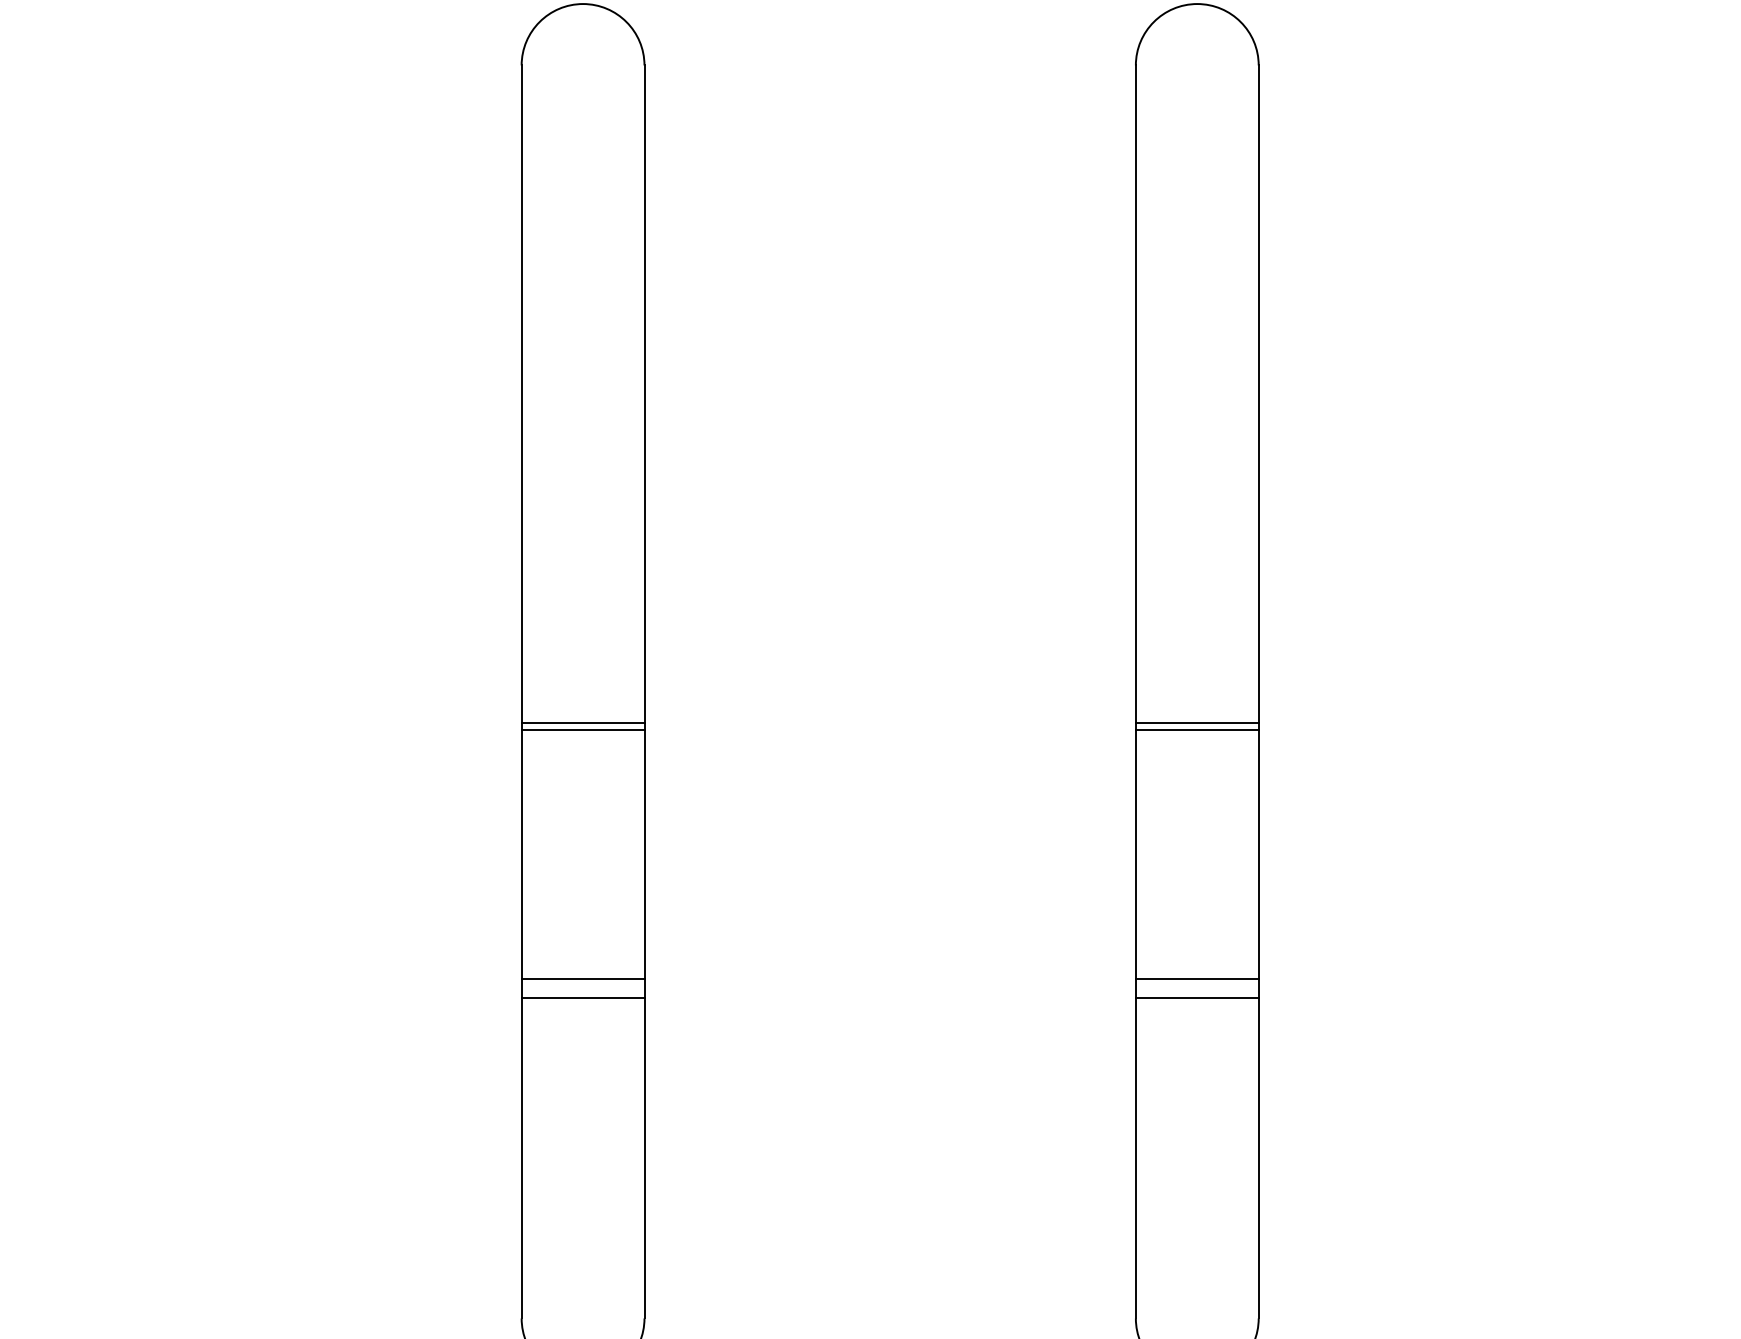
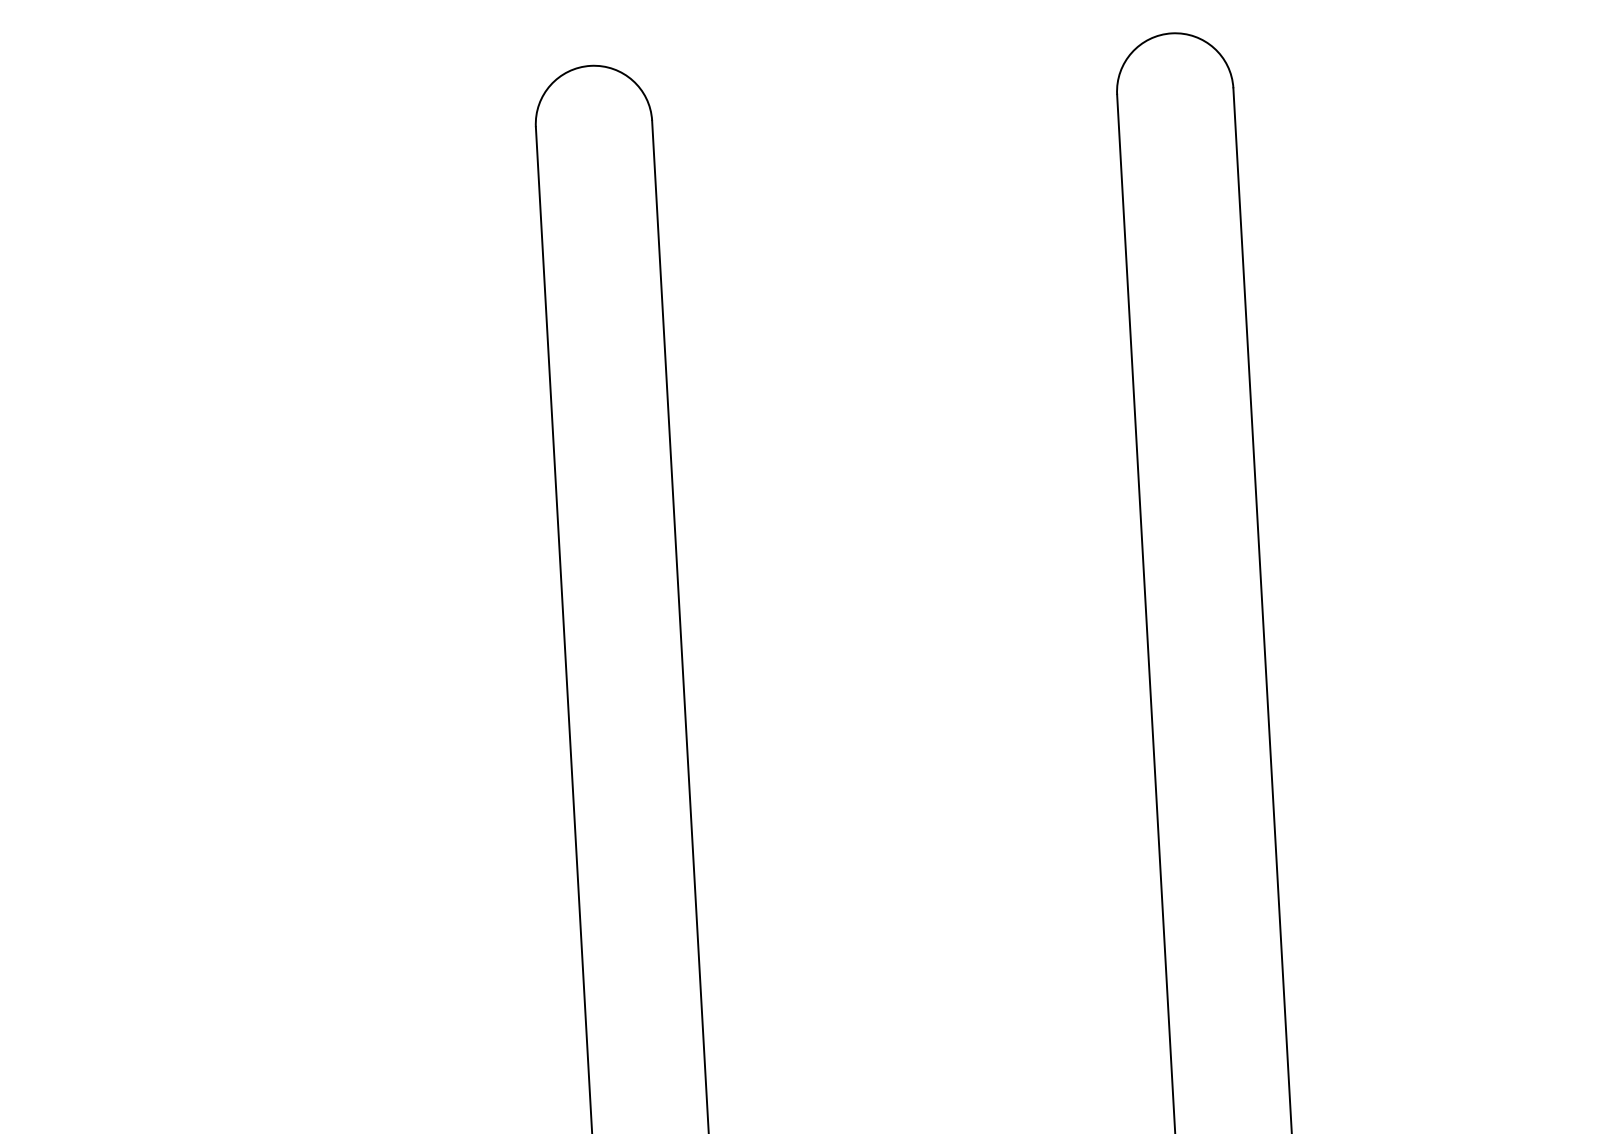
line: (582, 723) -> (628, 746), removed
line: (1196, 723) -> (1209, 714), removed
line: (582, 729) -> (628, 752), removed
line: (1196, 729) -> (1209, 719), removed
line: (582, 979) -> (641, 989), removed
line: (1196, 979) -> (1222, 956), removed
line: (582, 997) -> (642, 1006), removed
line: (1196, 997) -> (1223, 973), removed

